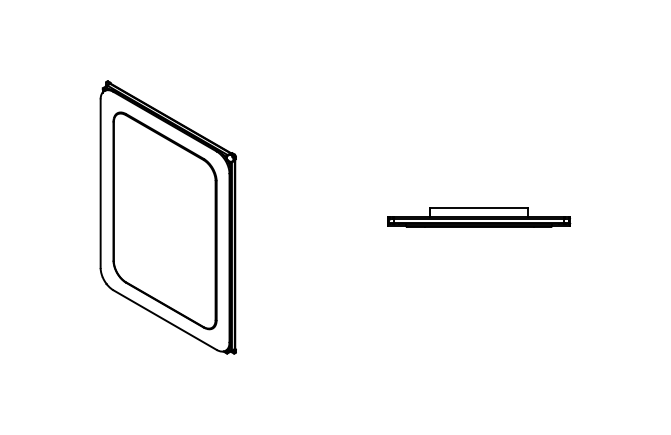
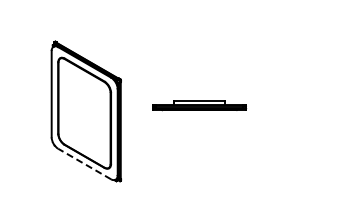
part: (478, 217) -> (199, 105), moved
line: (164, 320) -> (84, 164), solid -> dashed

